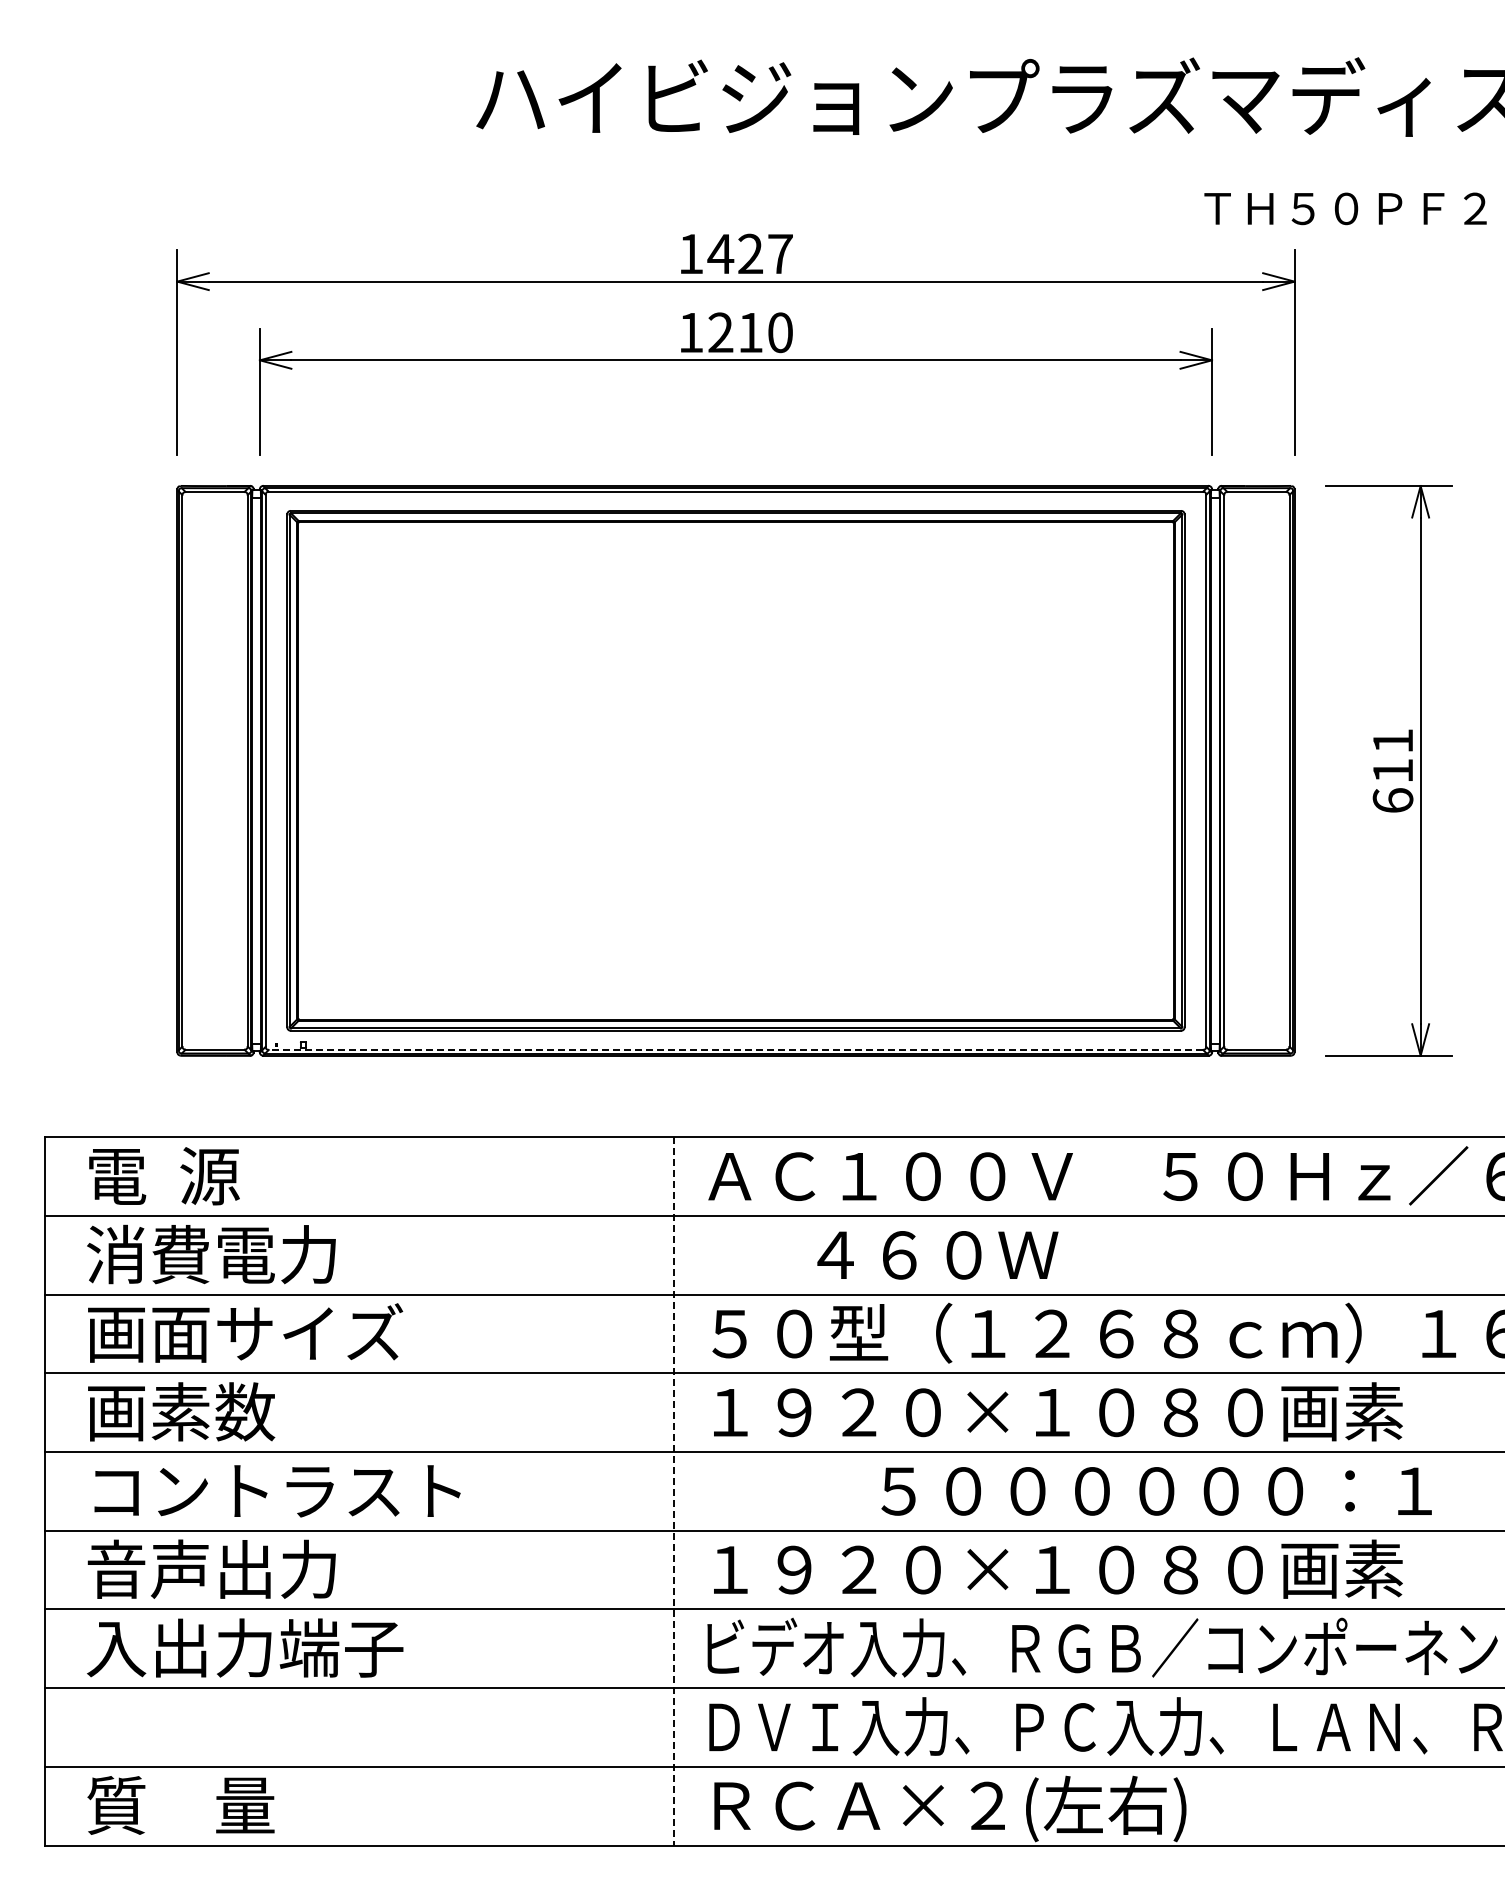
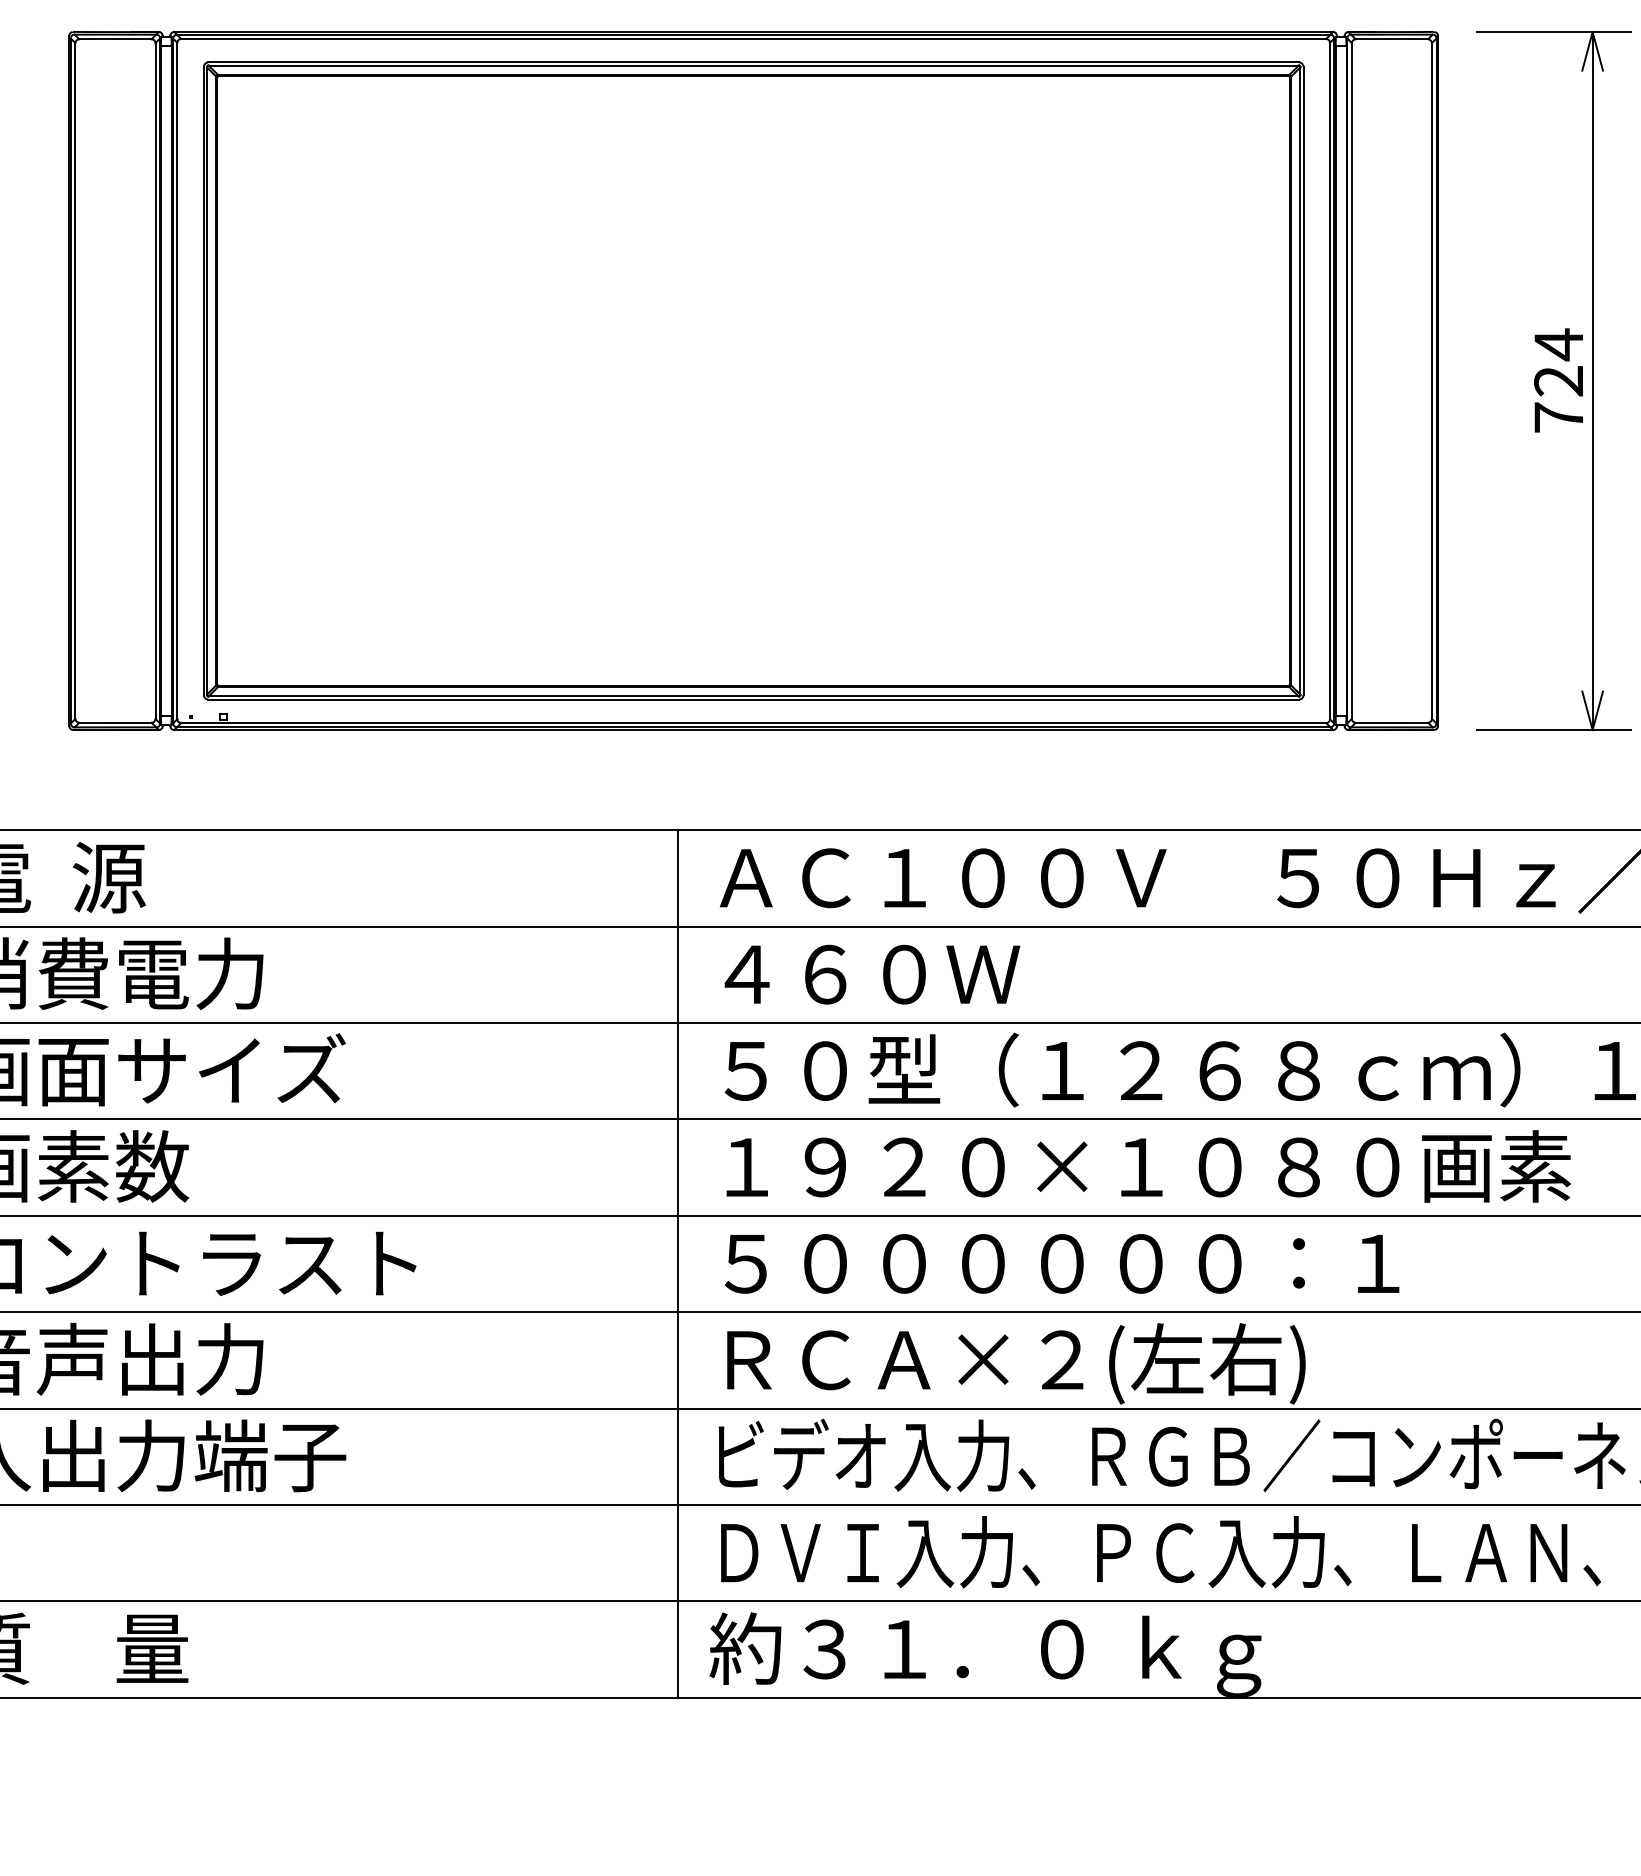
text: (1392, 769) -> (1558, 379), 611 -> 724
line: (735, 1049) -> (753, 722), dashed -> solid
text: (937, 1255) -> (871, 974), moved
line: (674, 1491) -> (678, 1264), dashed -> solid
text: (1156, 1491) -> (1061, 1264), moved
text: (1058, 1572) -> (1148, 1363), １９２０×１０８０画素 -> ＲＣＡ×２(左右)
text: (942, 1809) -> (1006, 1653), ＲＣＡ×２(左右) -> 約３１．０ ｋｇ

